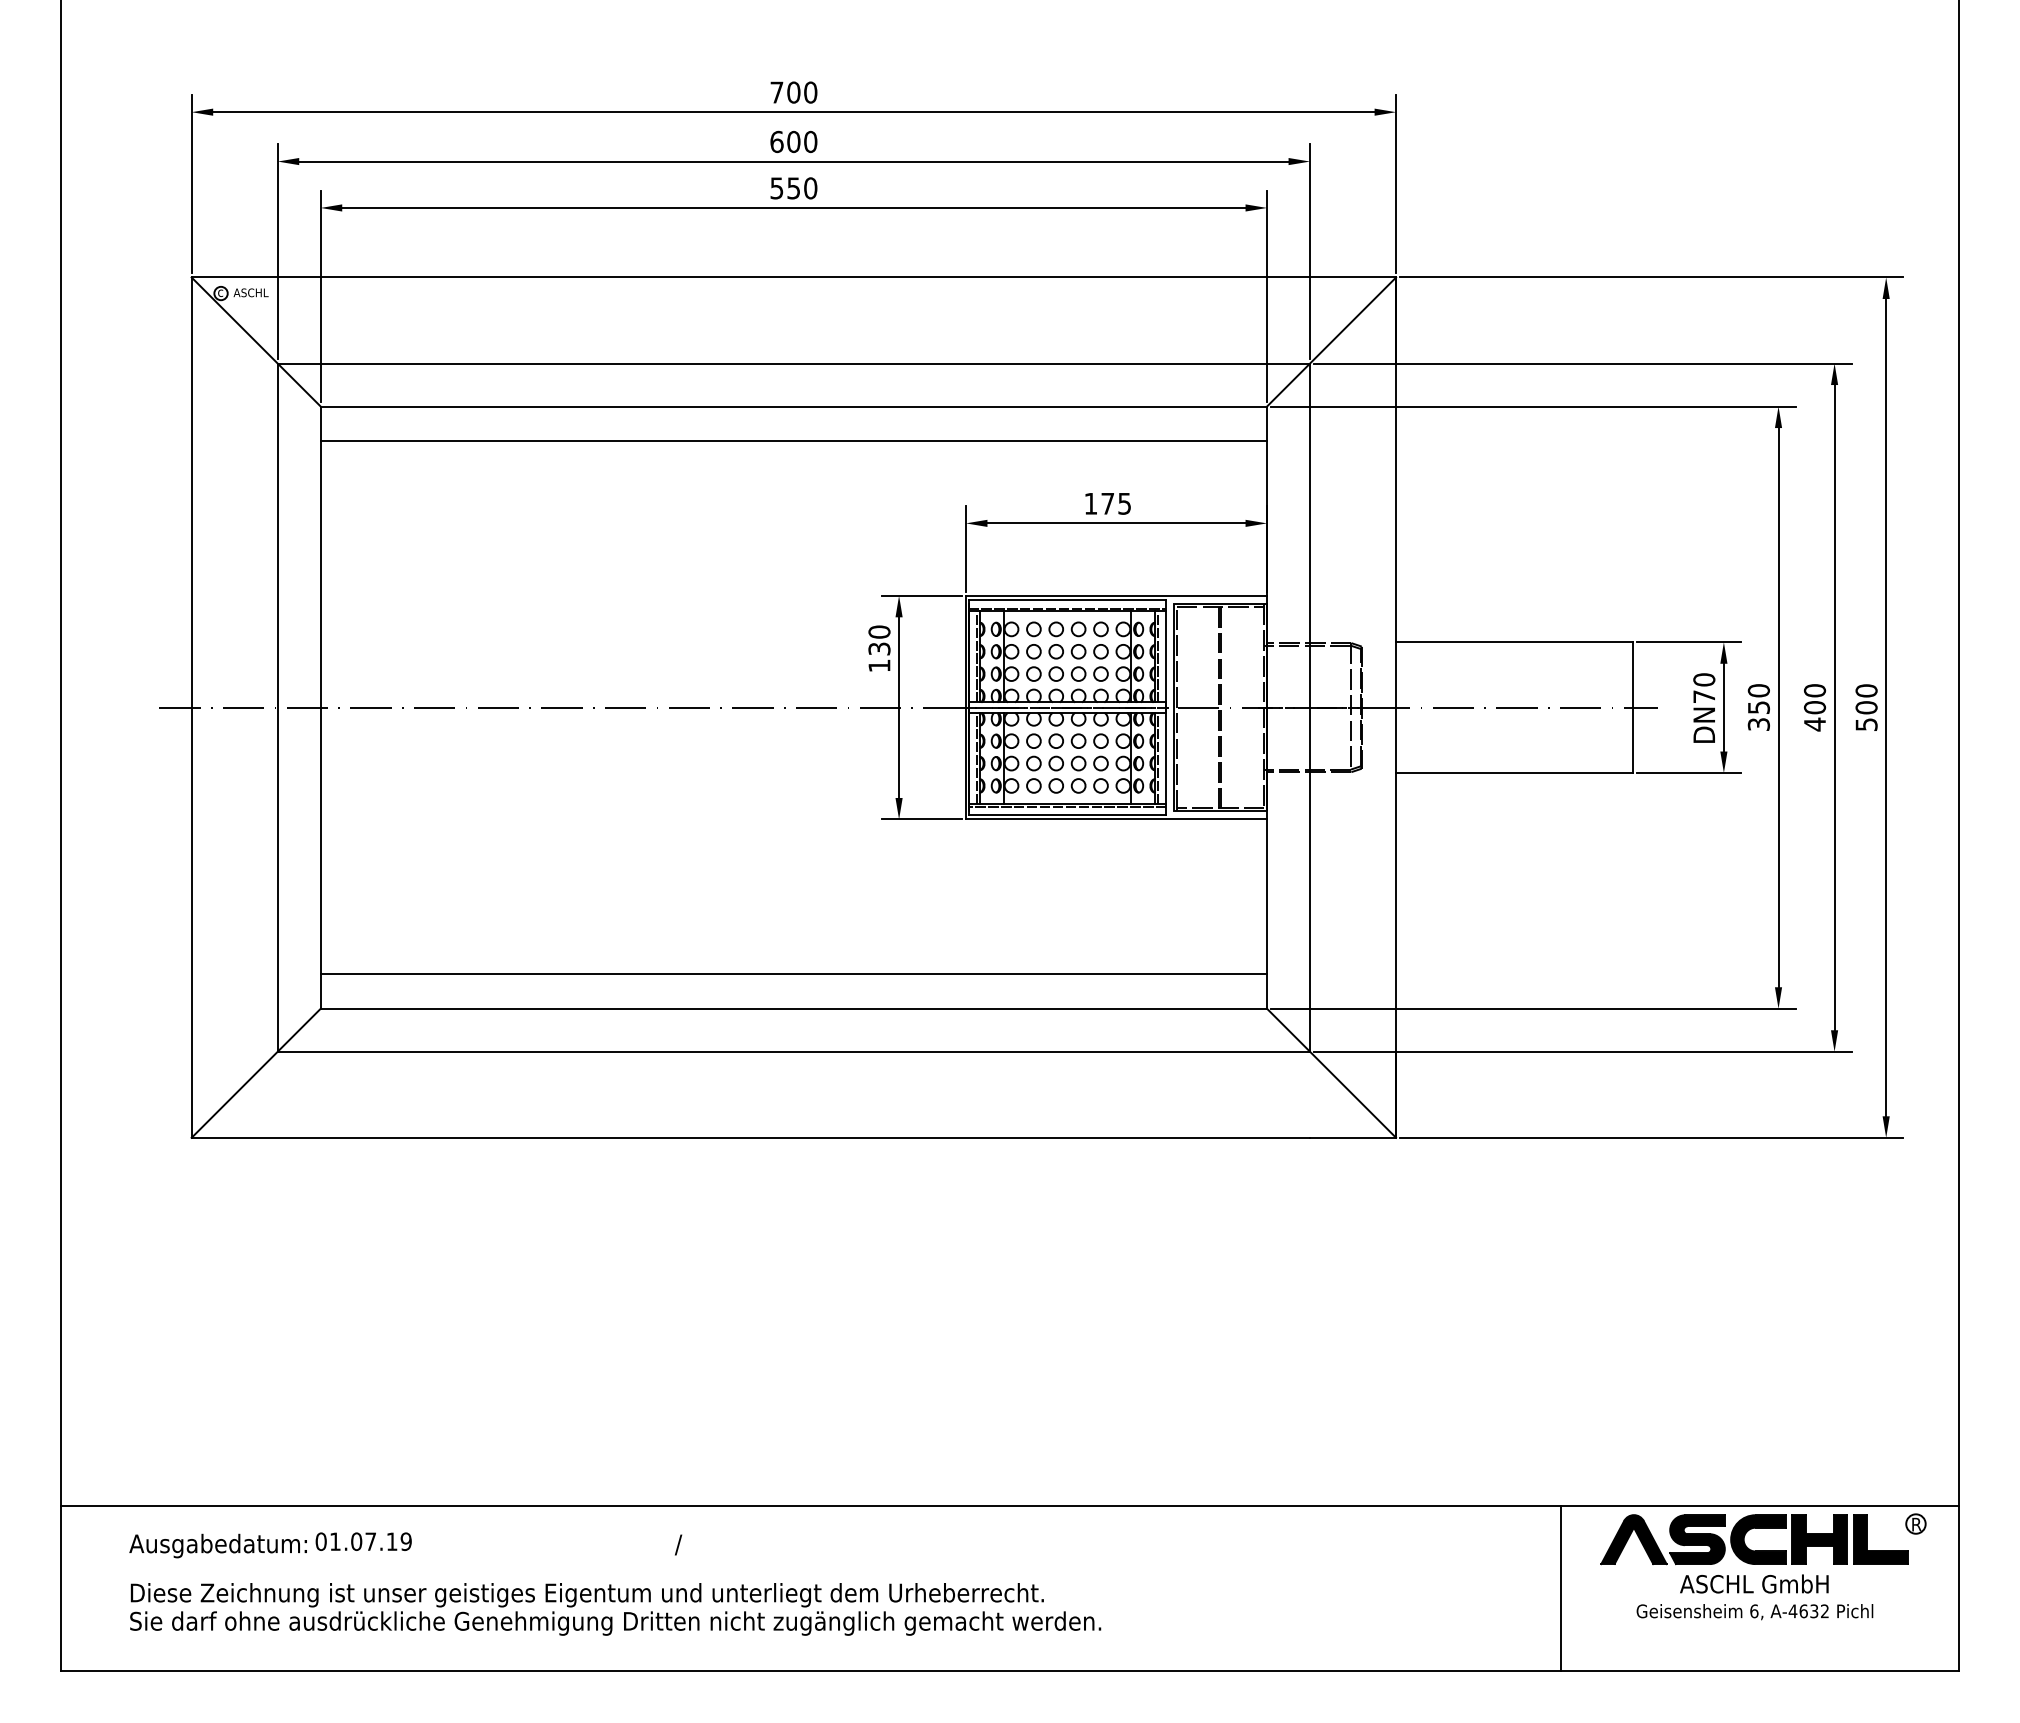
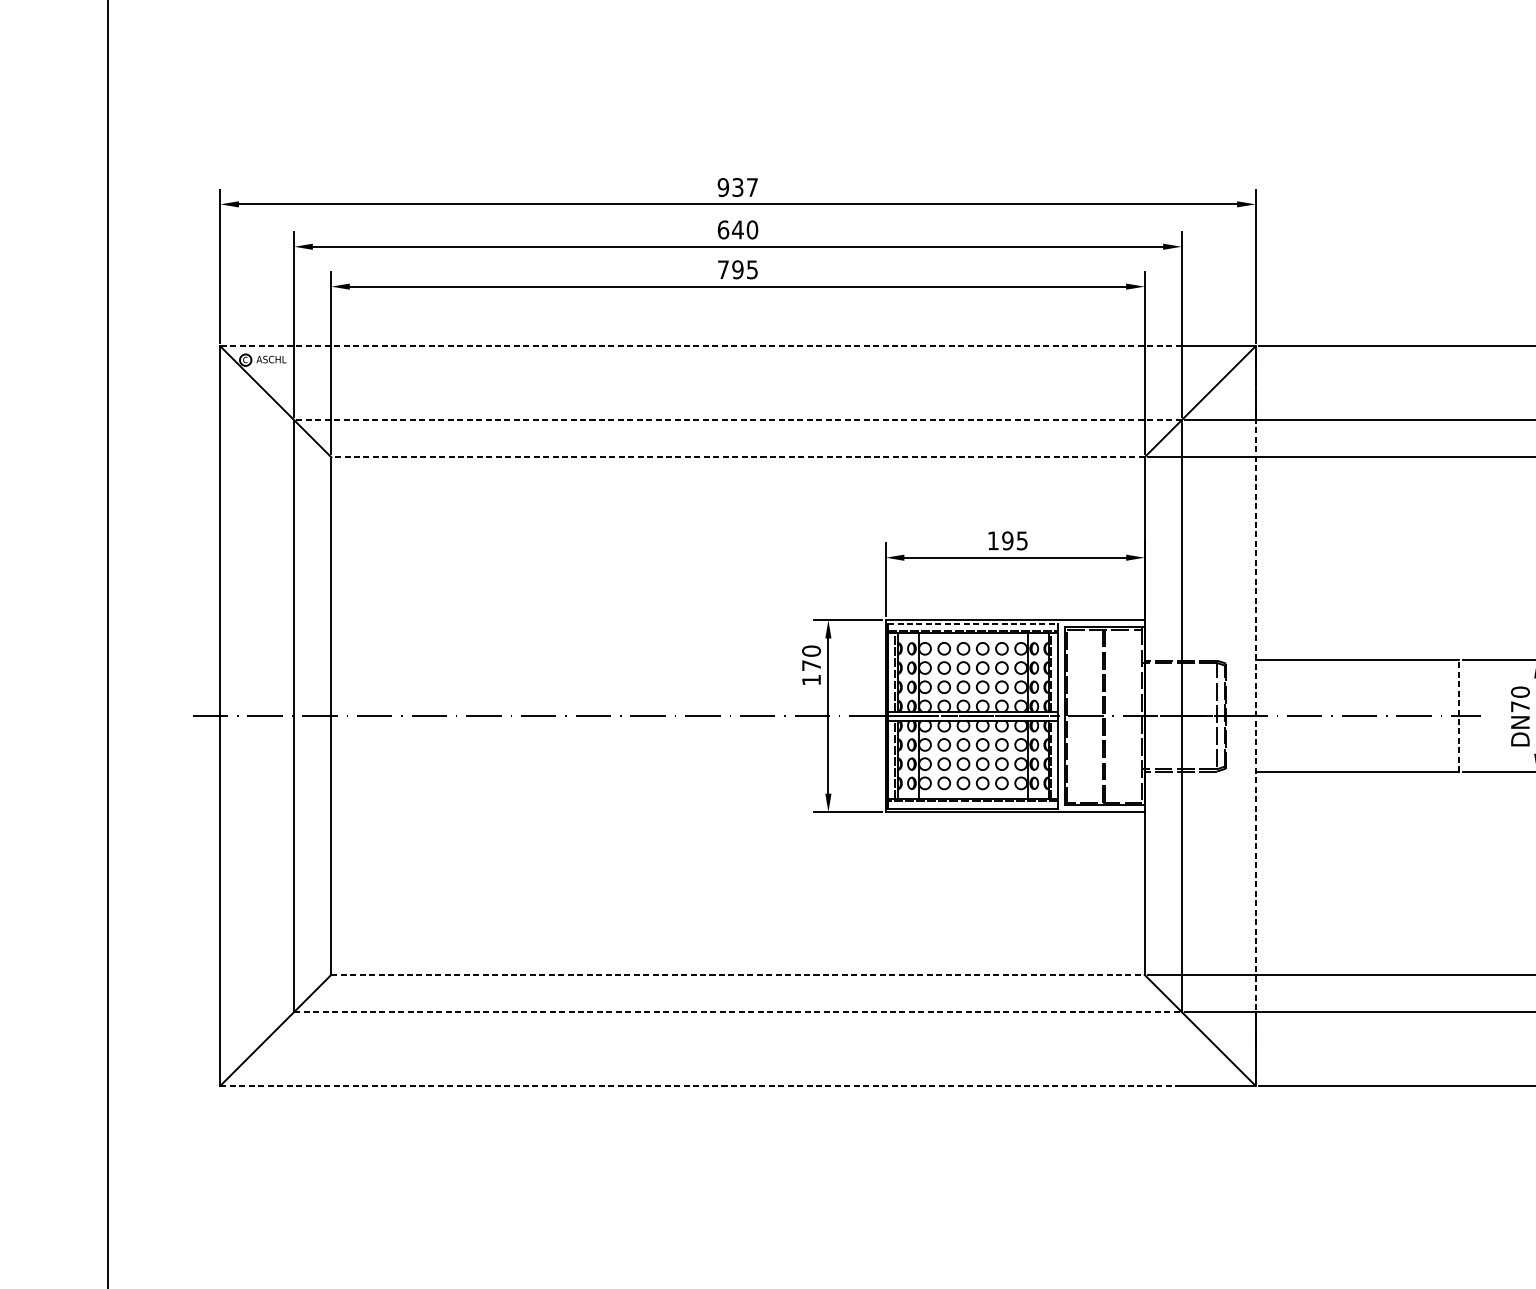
text: (793, 92) -> (737, 187), 700 -> 937
text: (793, 141) -> (737, 229), 600 -> 640
text: (793, 188) -> (737, 269), 550 -> 795
line: (750, 277) -> (700, 346), solid -> dashed
line: (793, 363) -> (737, 420), solid -> dashed
line: (793, 406) -> (737, 457), solid -> dashed
line: (793, 440) -> (737, 486), removed
text: (1107, 503) -> (1007, 540), 175 -> 195
line: (1067, 600) -> (973, 624), solid -> dashed
text: (879, 648) -> (811, 665), 130 -> 170
line: (1396, 707) -> (1255, 715), solid -> dashed
line: (1633, 707) -> (1459, 715), solid -> dashed
line: (793, 974) -> (737, 945), removed
line: (794, 1008) -> (738, 974), solid -> dashed
line: (794, 1051) -> (738, 1011), solid -> dashed
line: (751, 1137) -> (701, 1085), solid -> dashed

